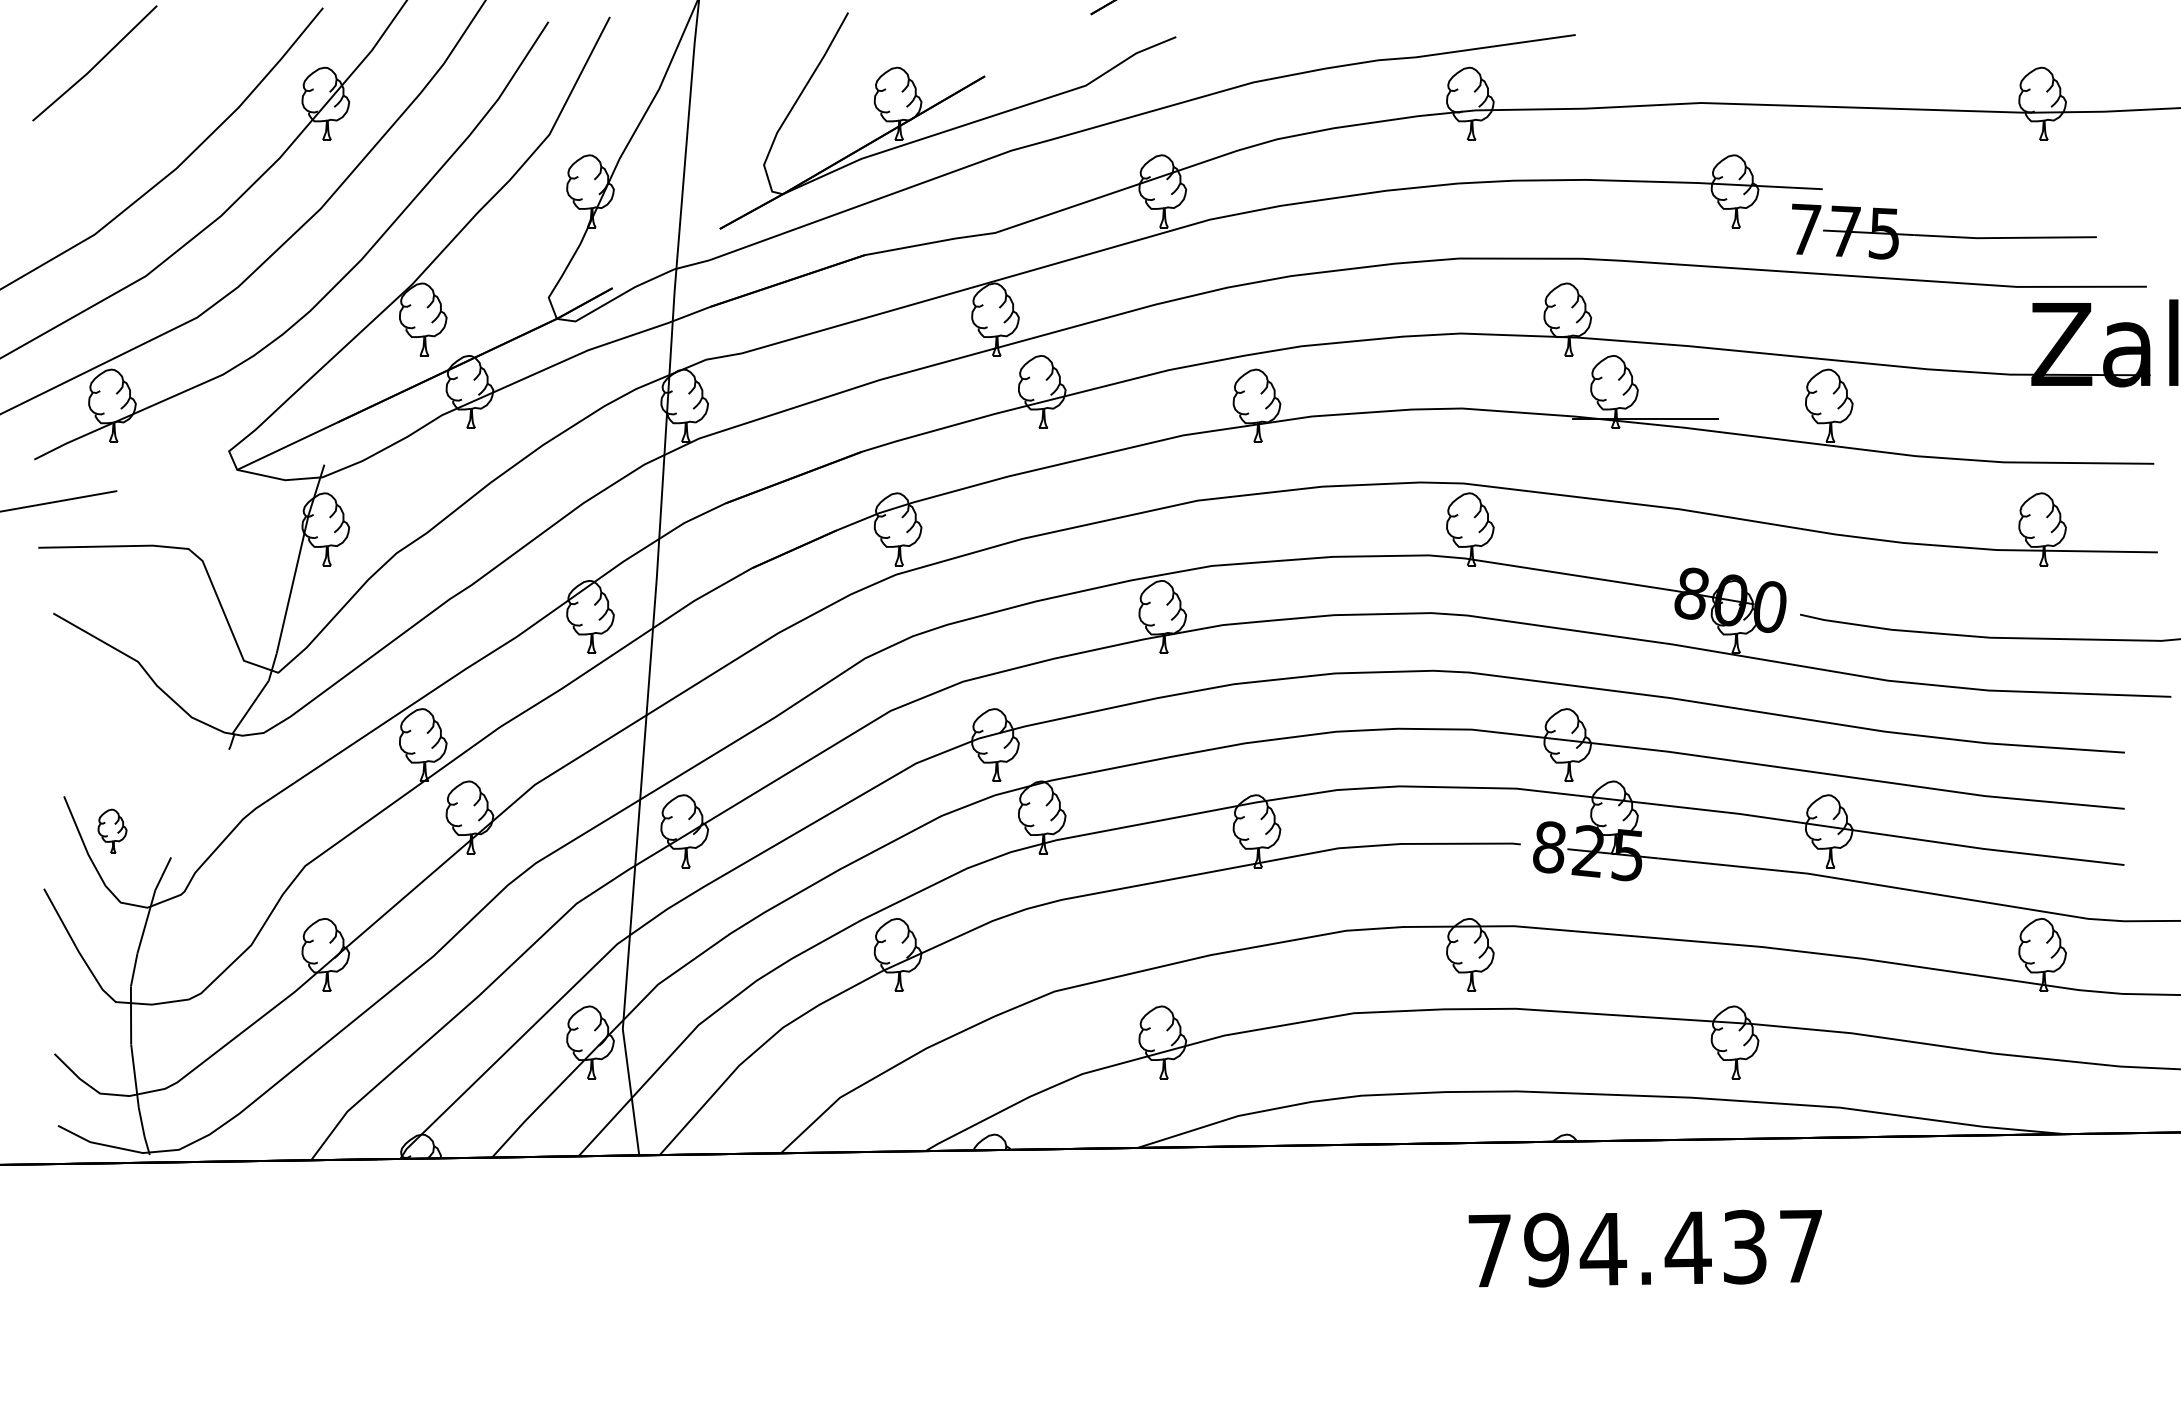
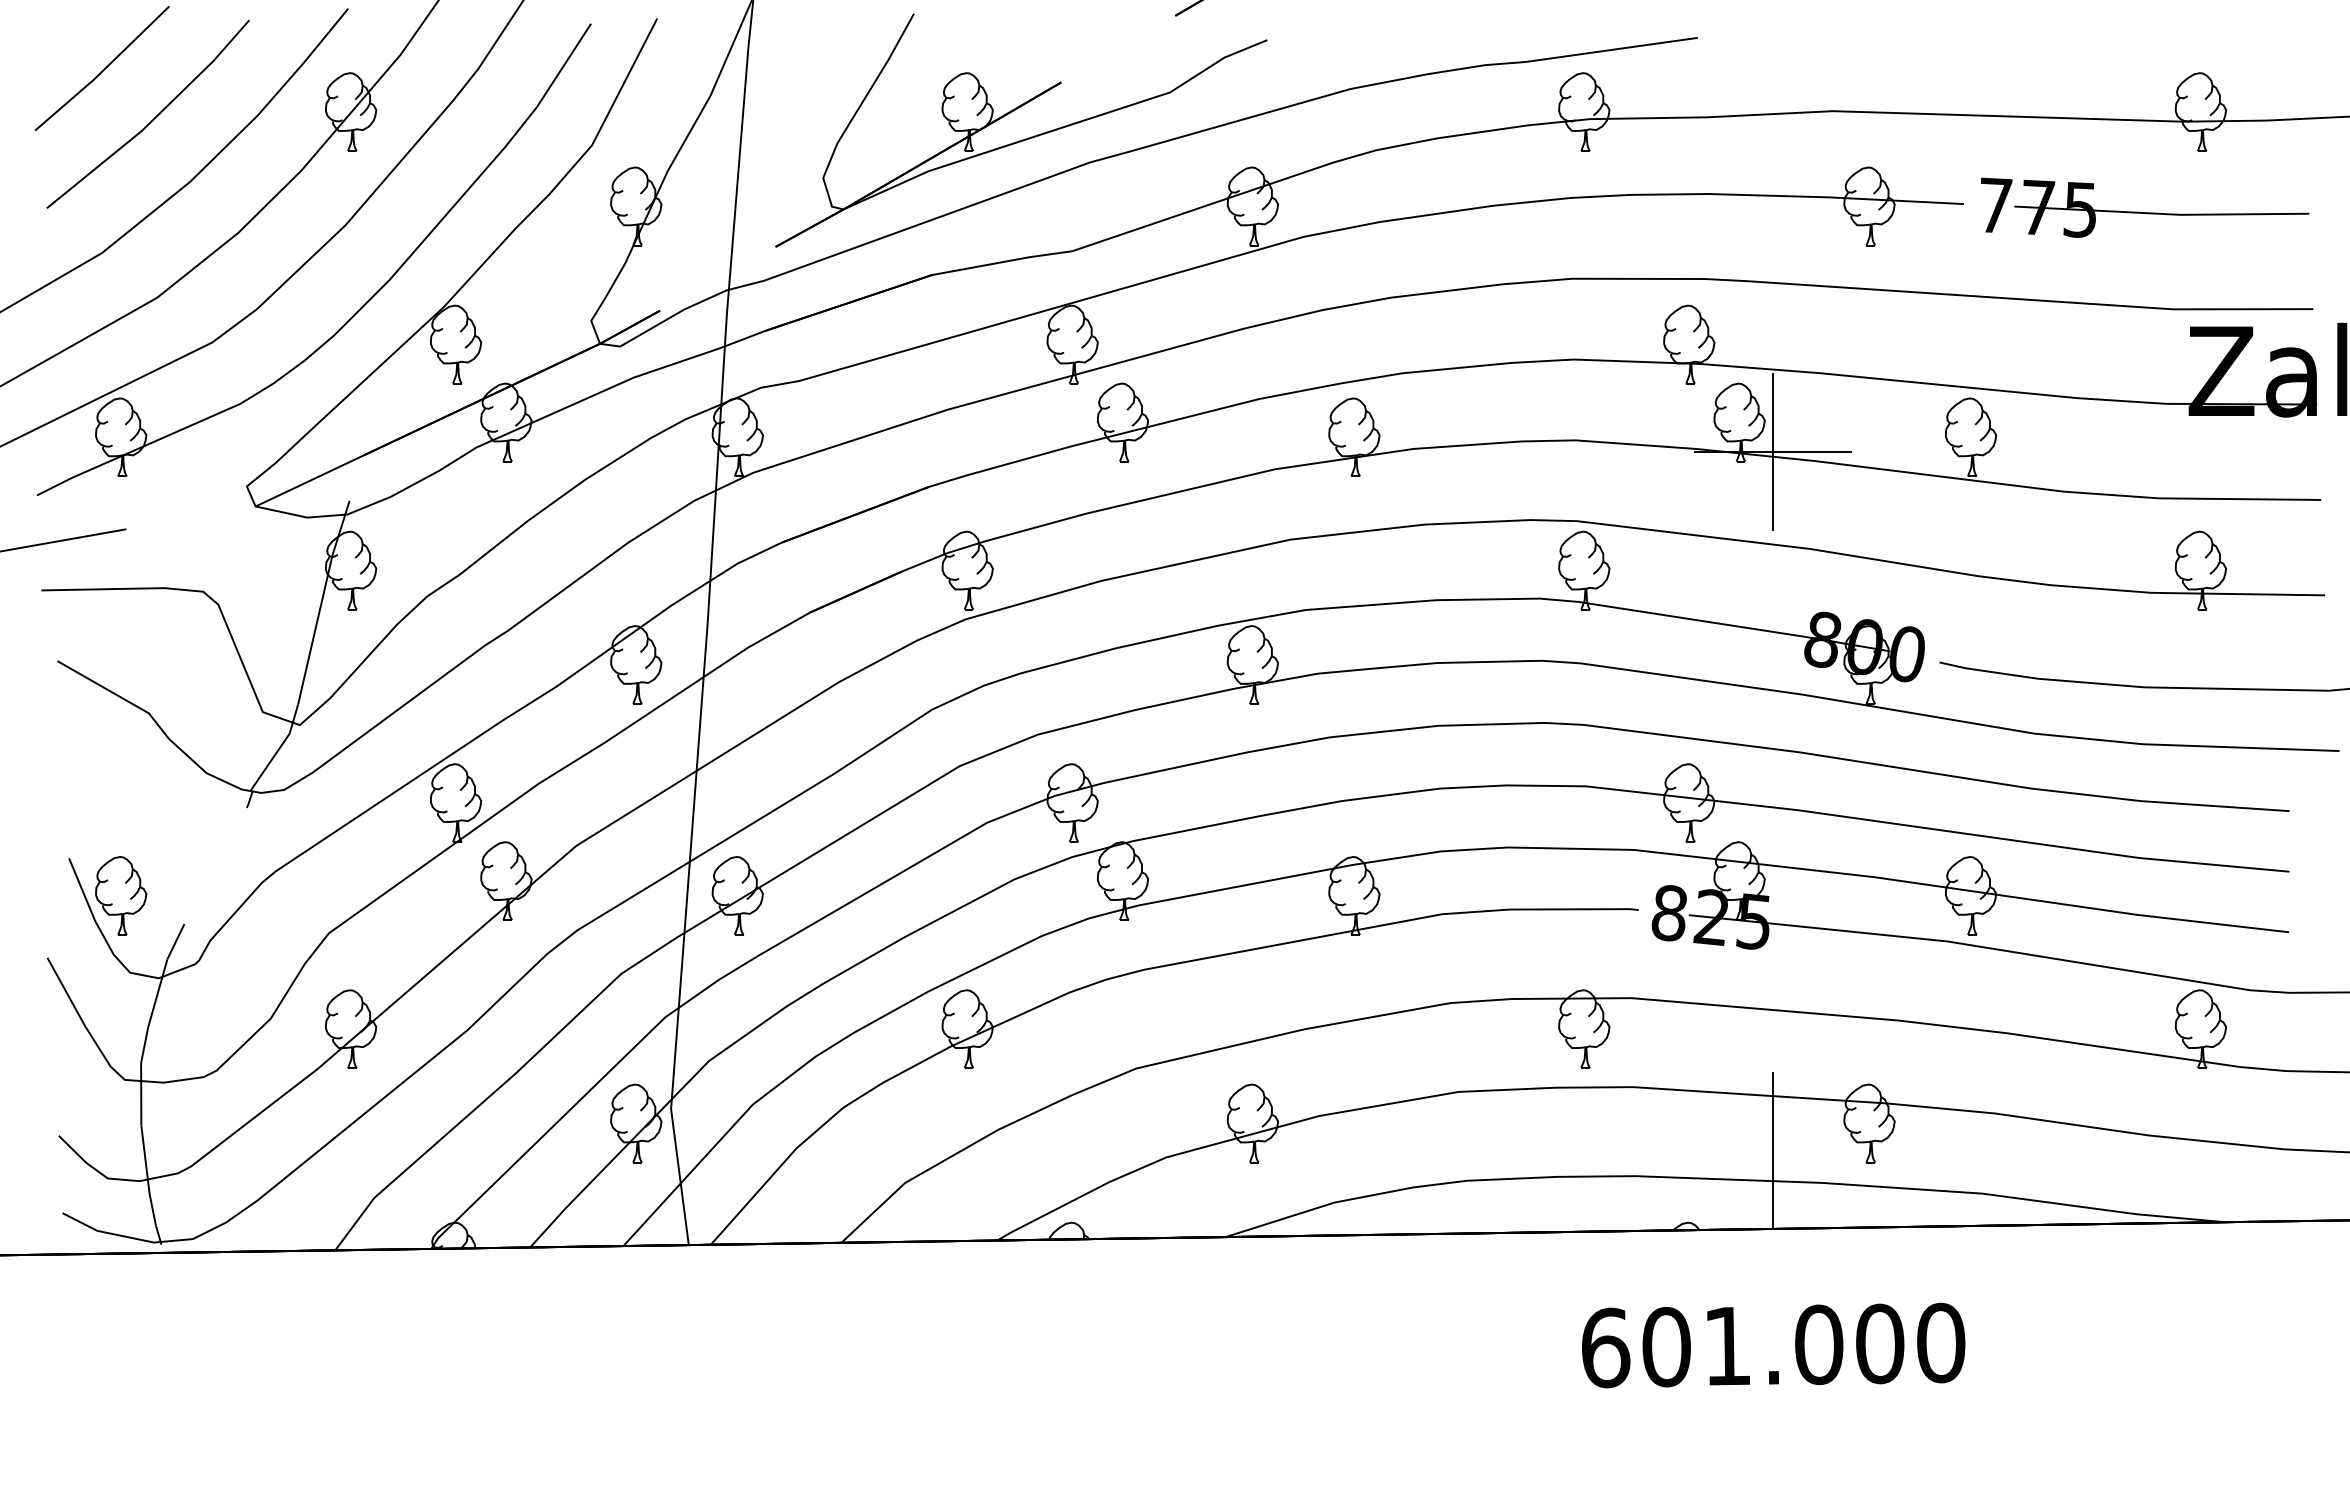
line: (142, 109) -> (153, 118), added
part: (1943, 231) -> (2144, 207), moved
line: (1645, 418) -> (1772, 451), added
part: (112, 830) -> (121, 895), size x1.67
line: (1645, 1067) -> (1772, 1150), added
text: (1645, 1248) -> (1773, 1345), 794.437 -> 601.000

